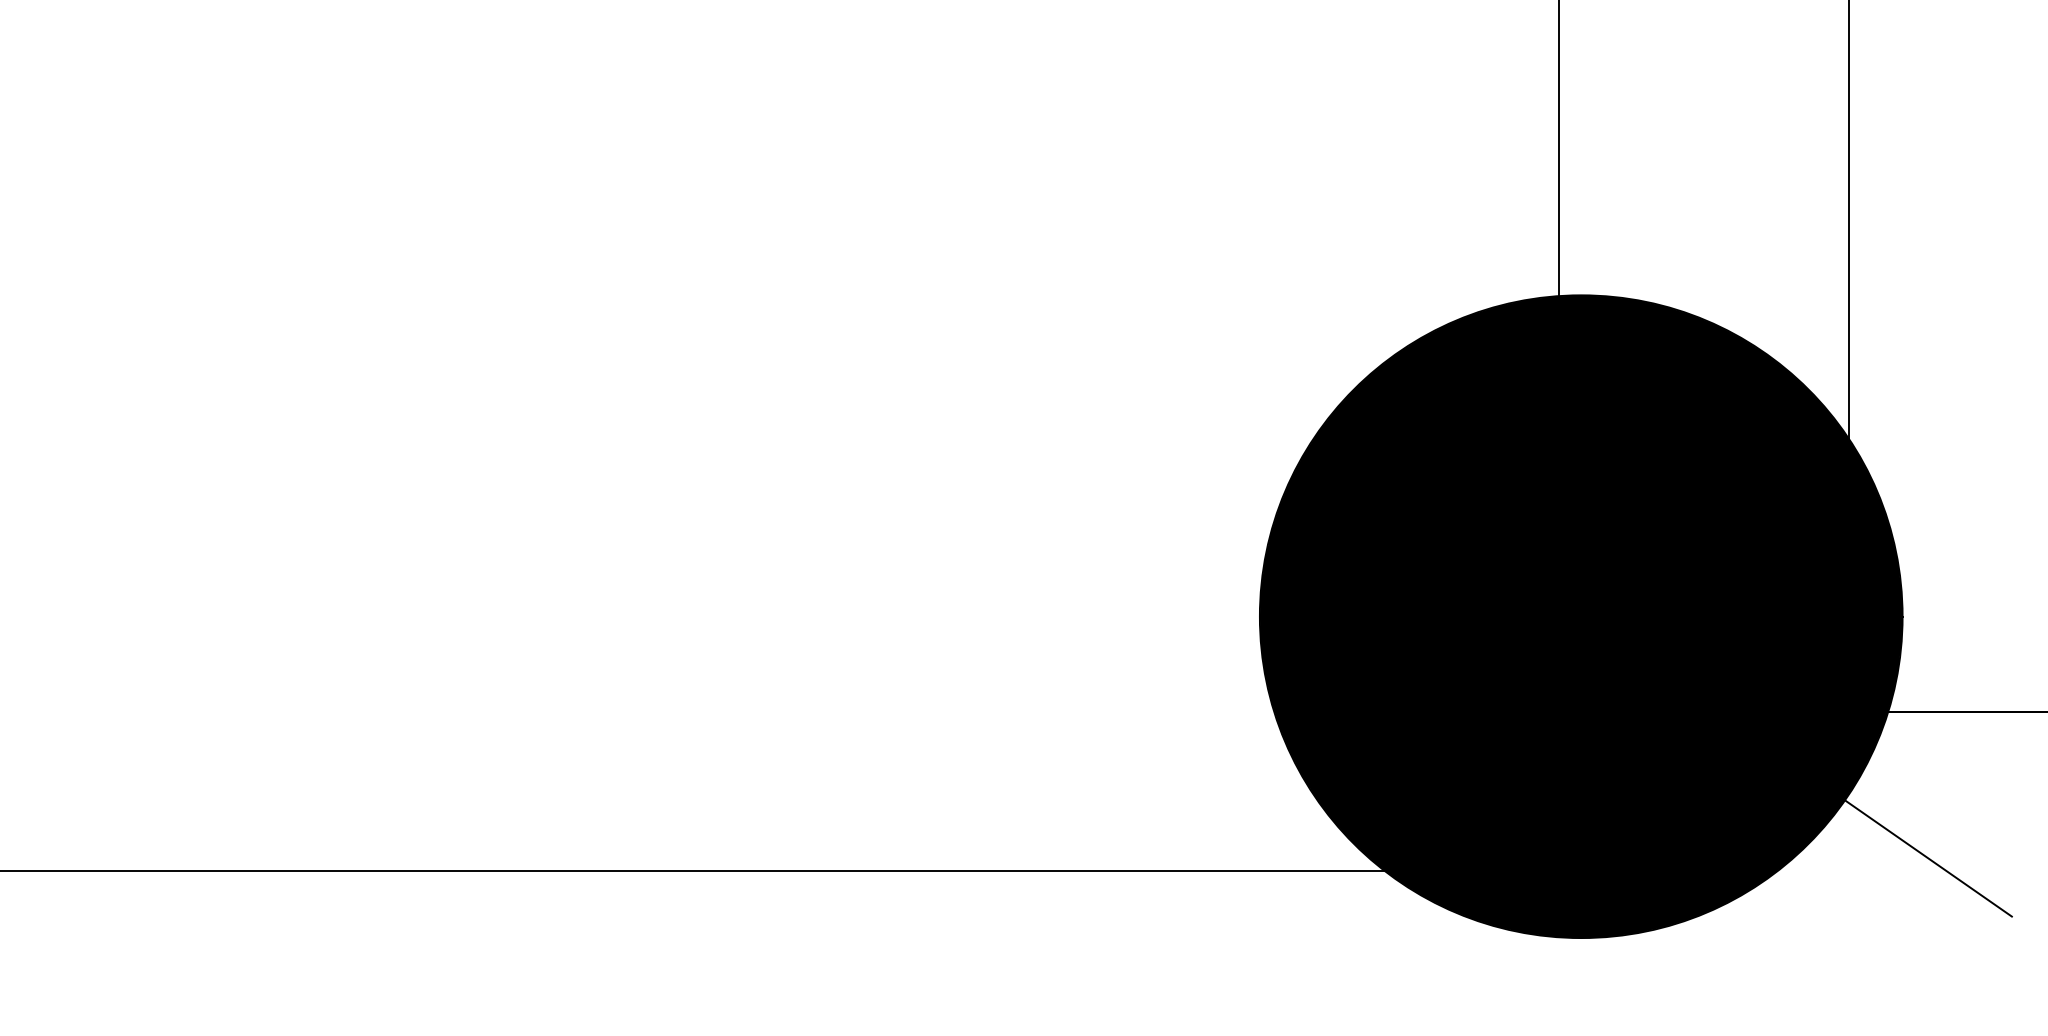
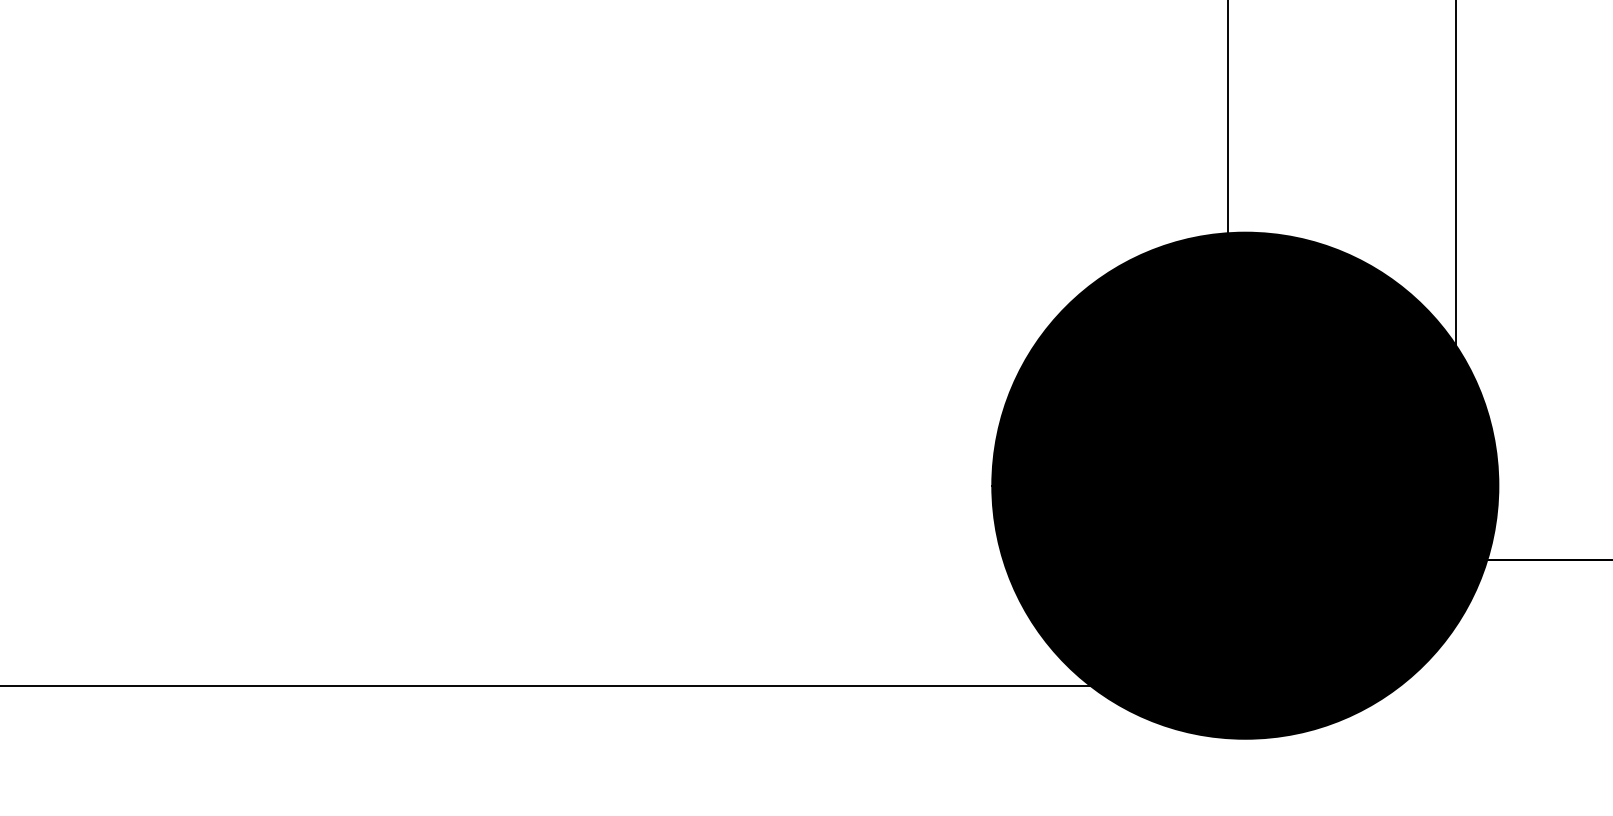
line: (1927, 858) -> (1518, 676), removed

